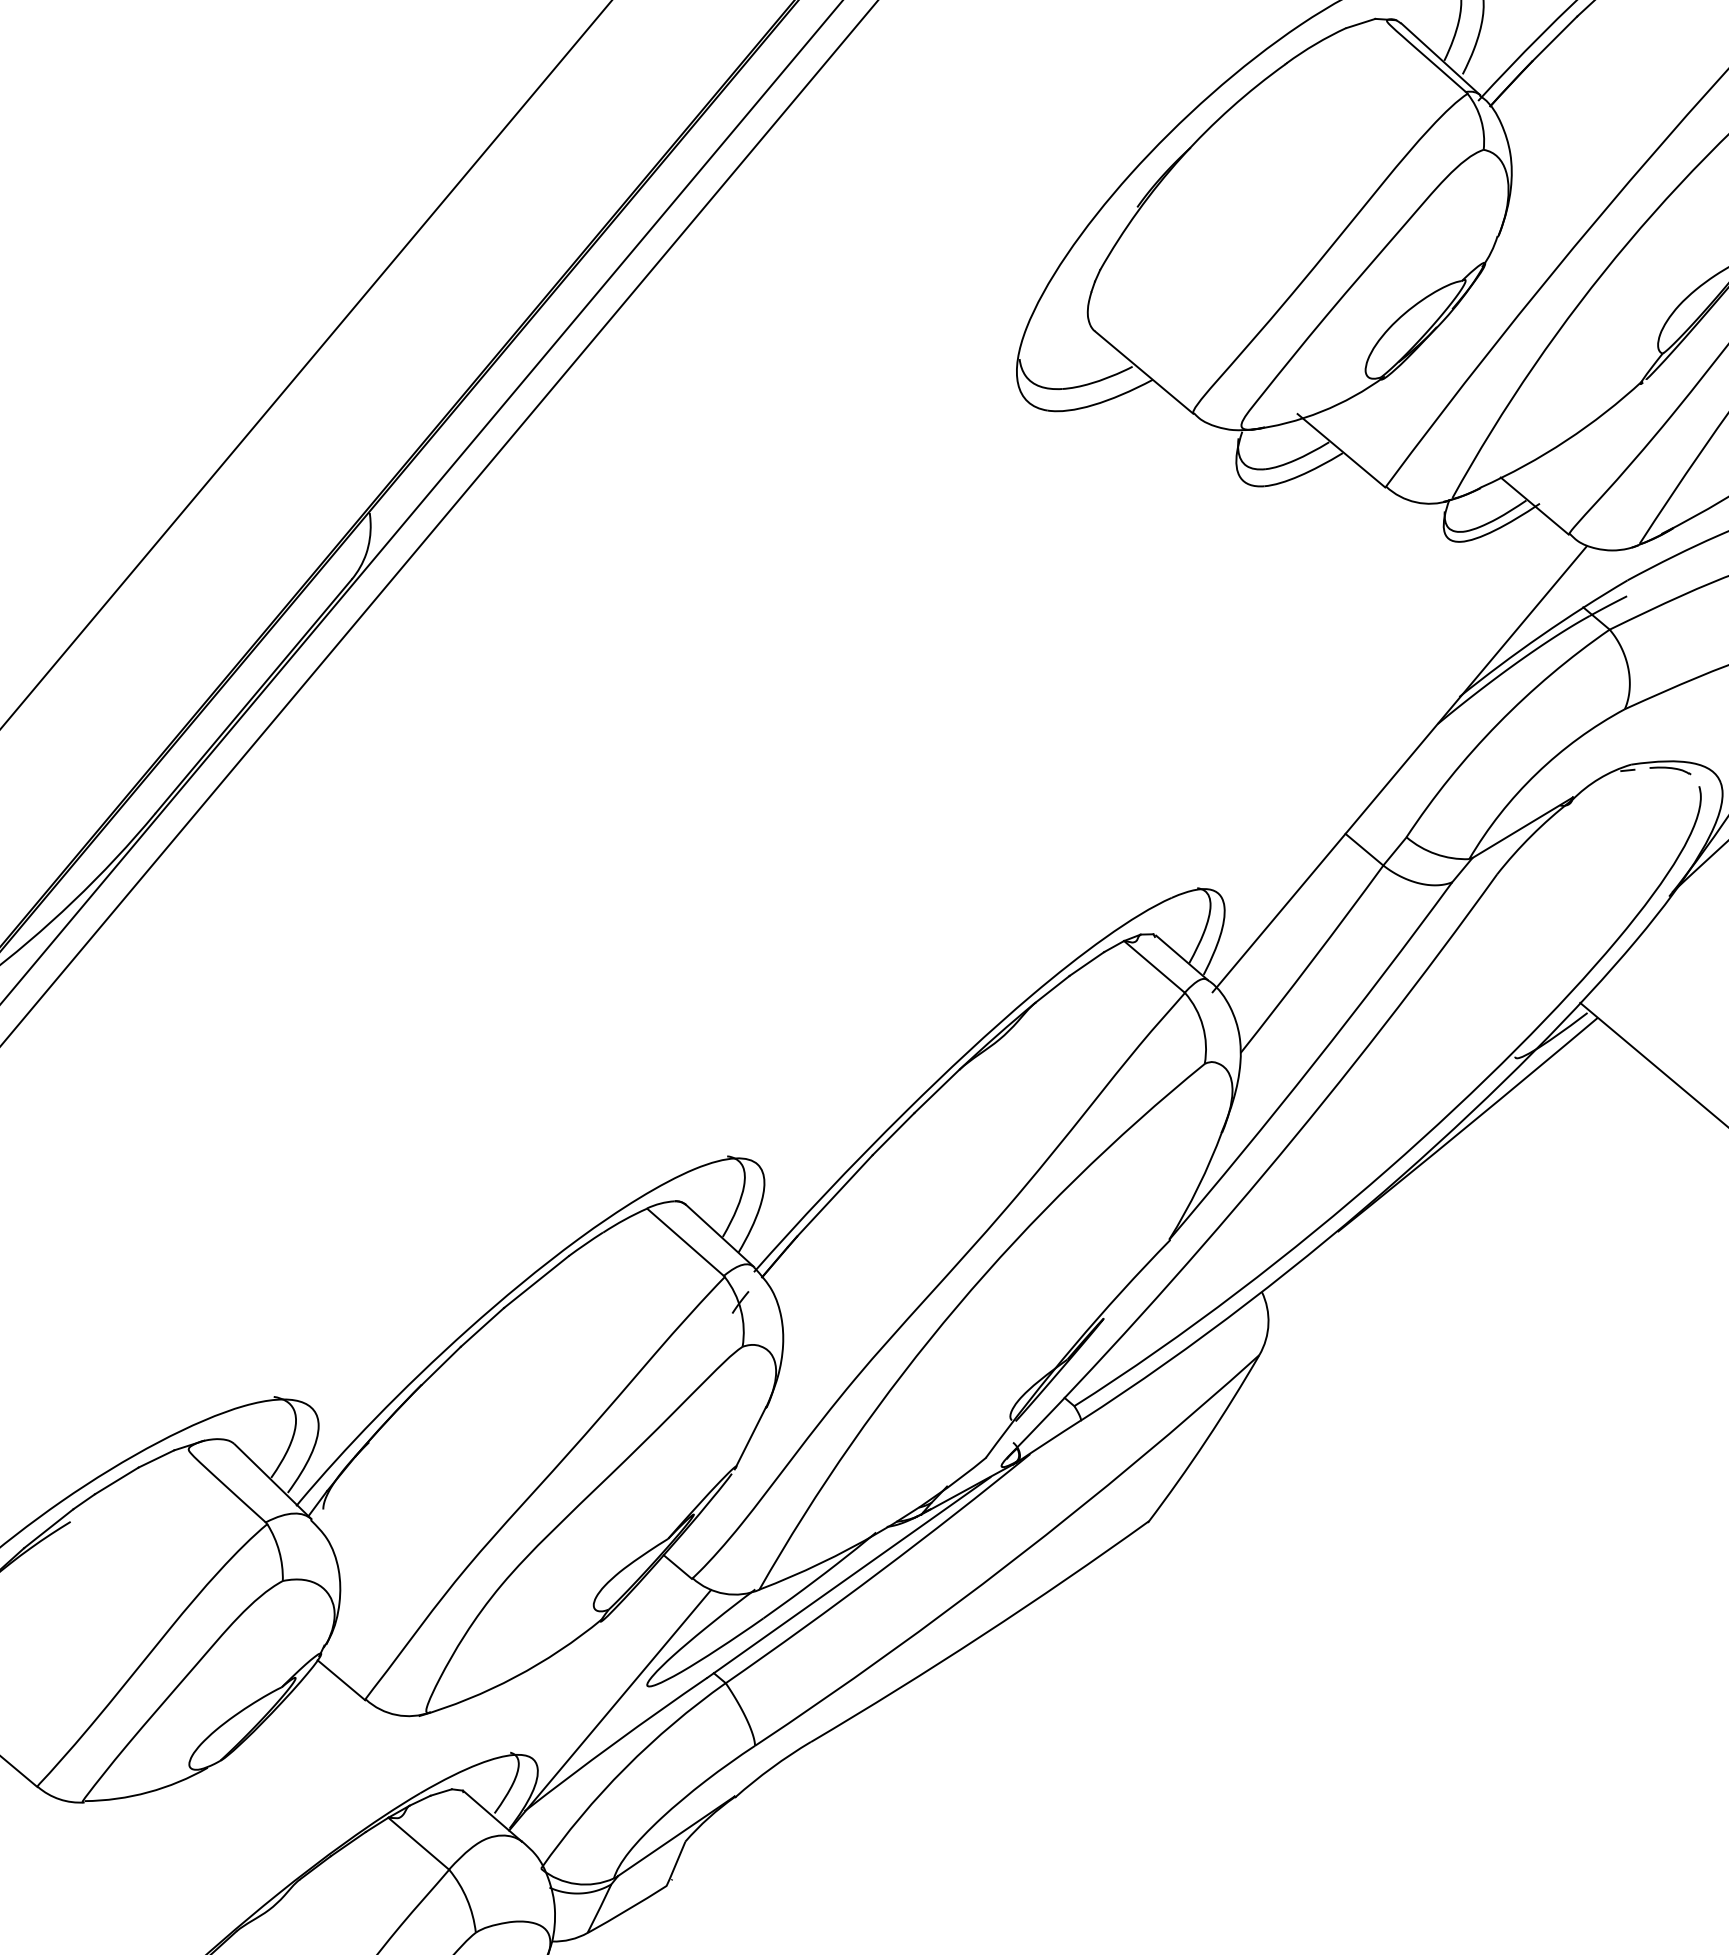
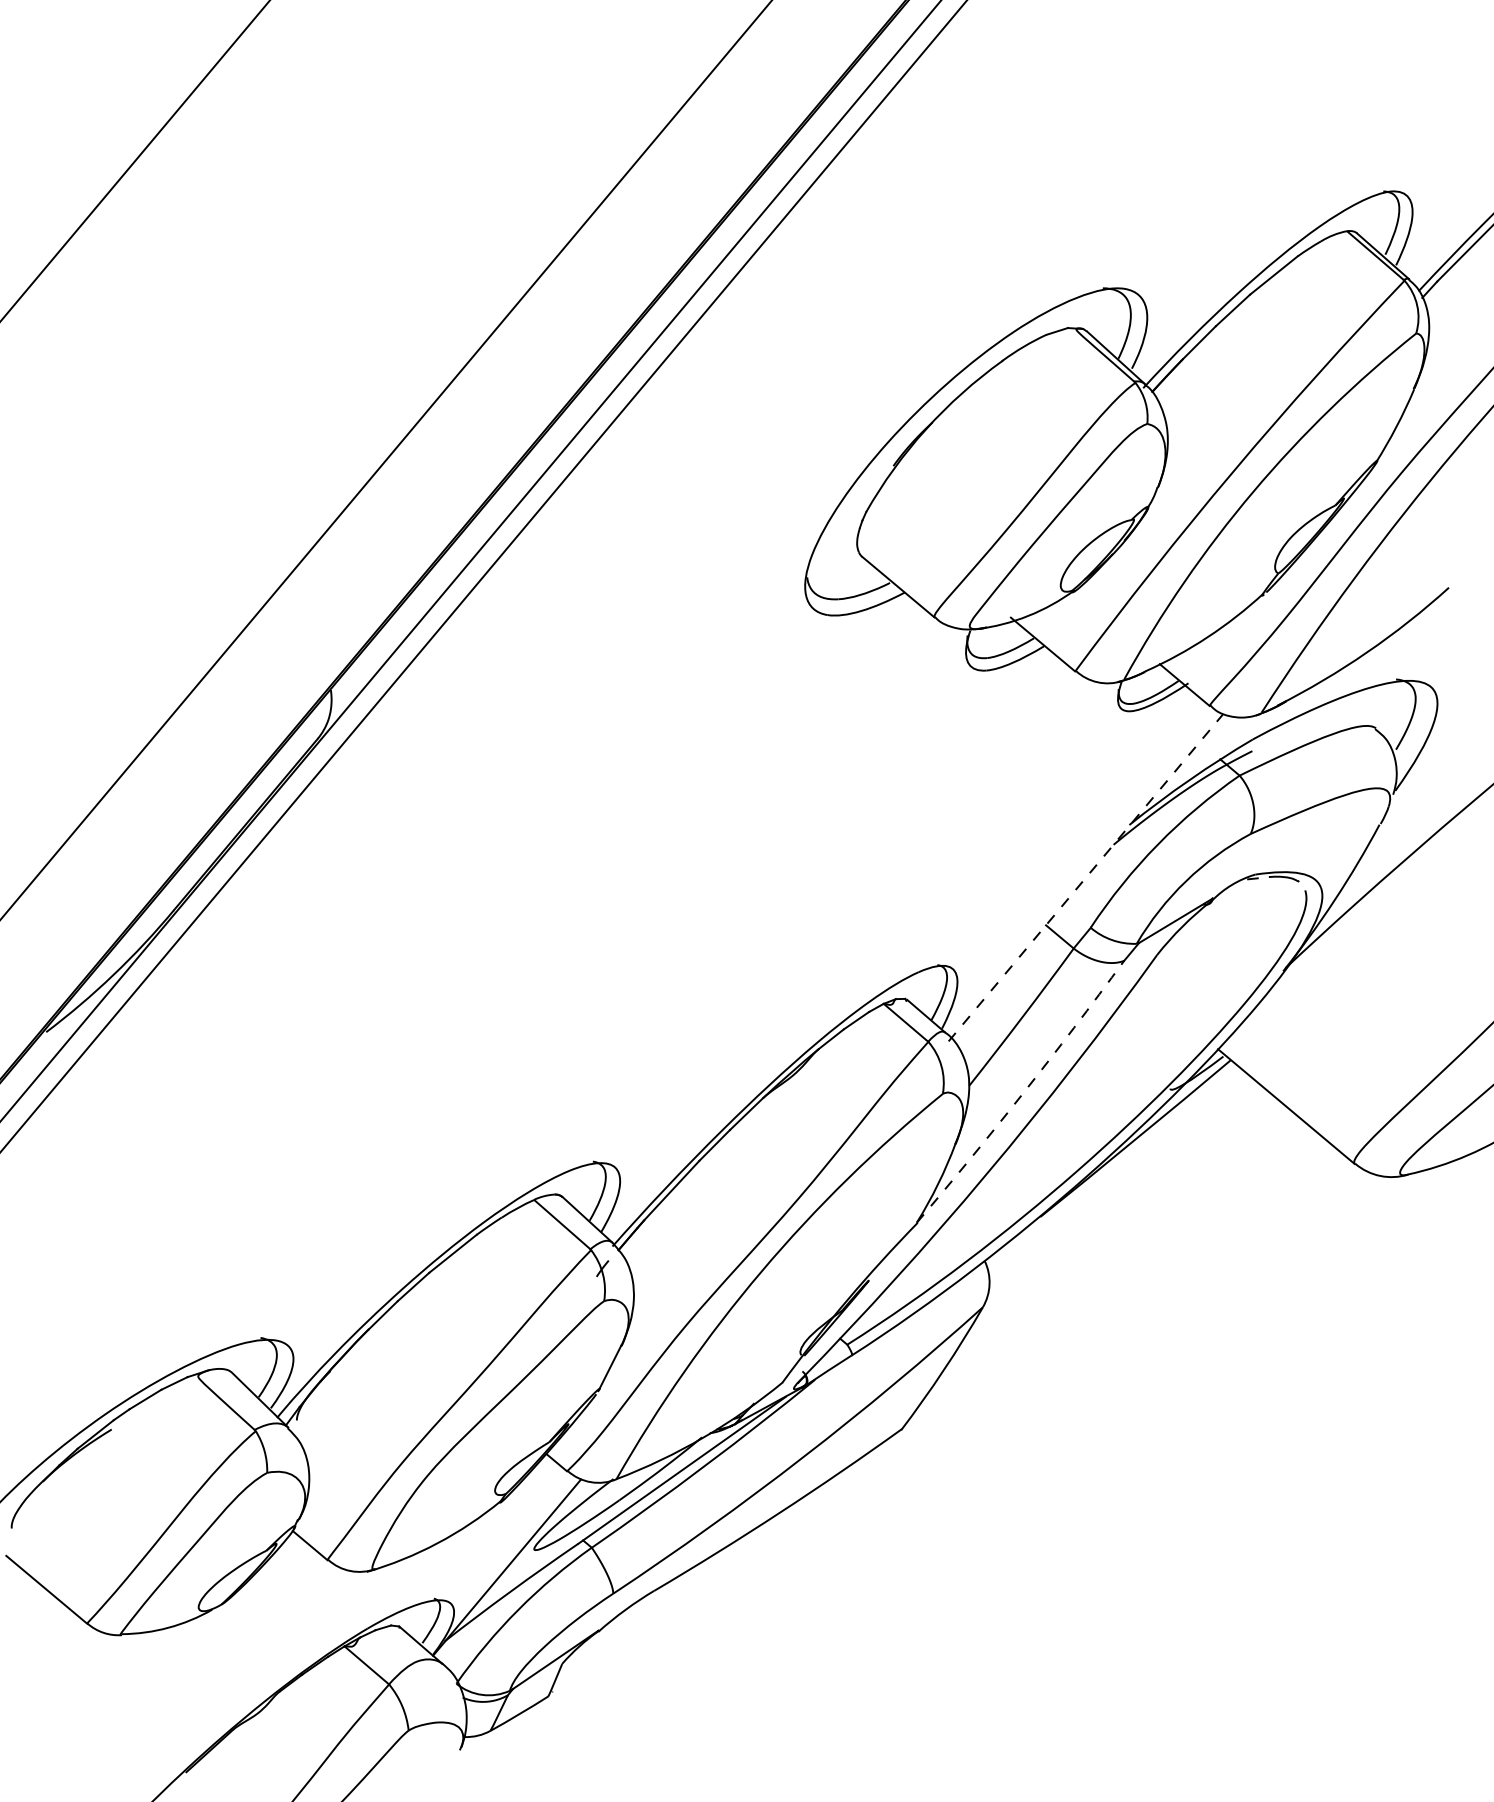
line: (1400, 768) -> (1086, 877), solid -> dashed
arc: (1313, 1063) -> (1022, 1093), solid -> dashed

